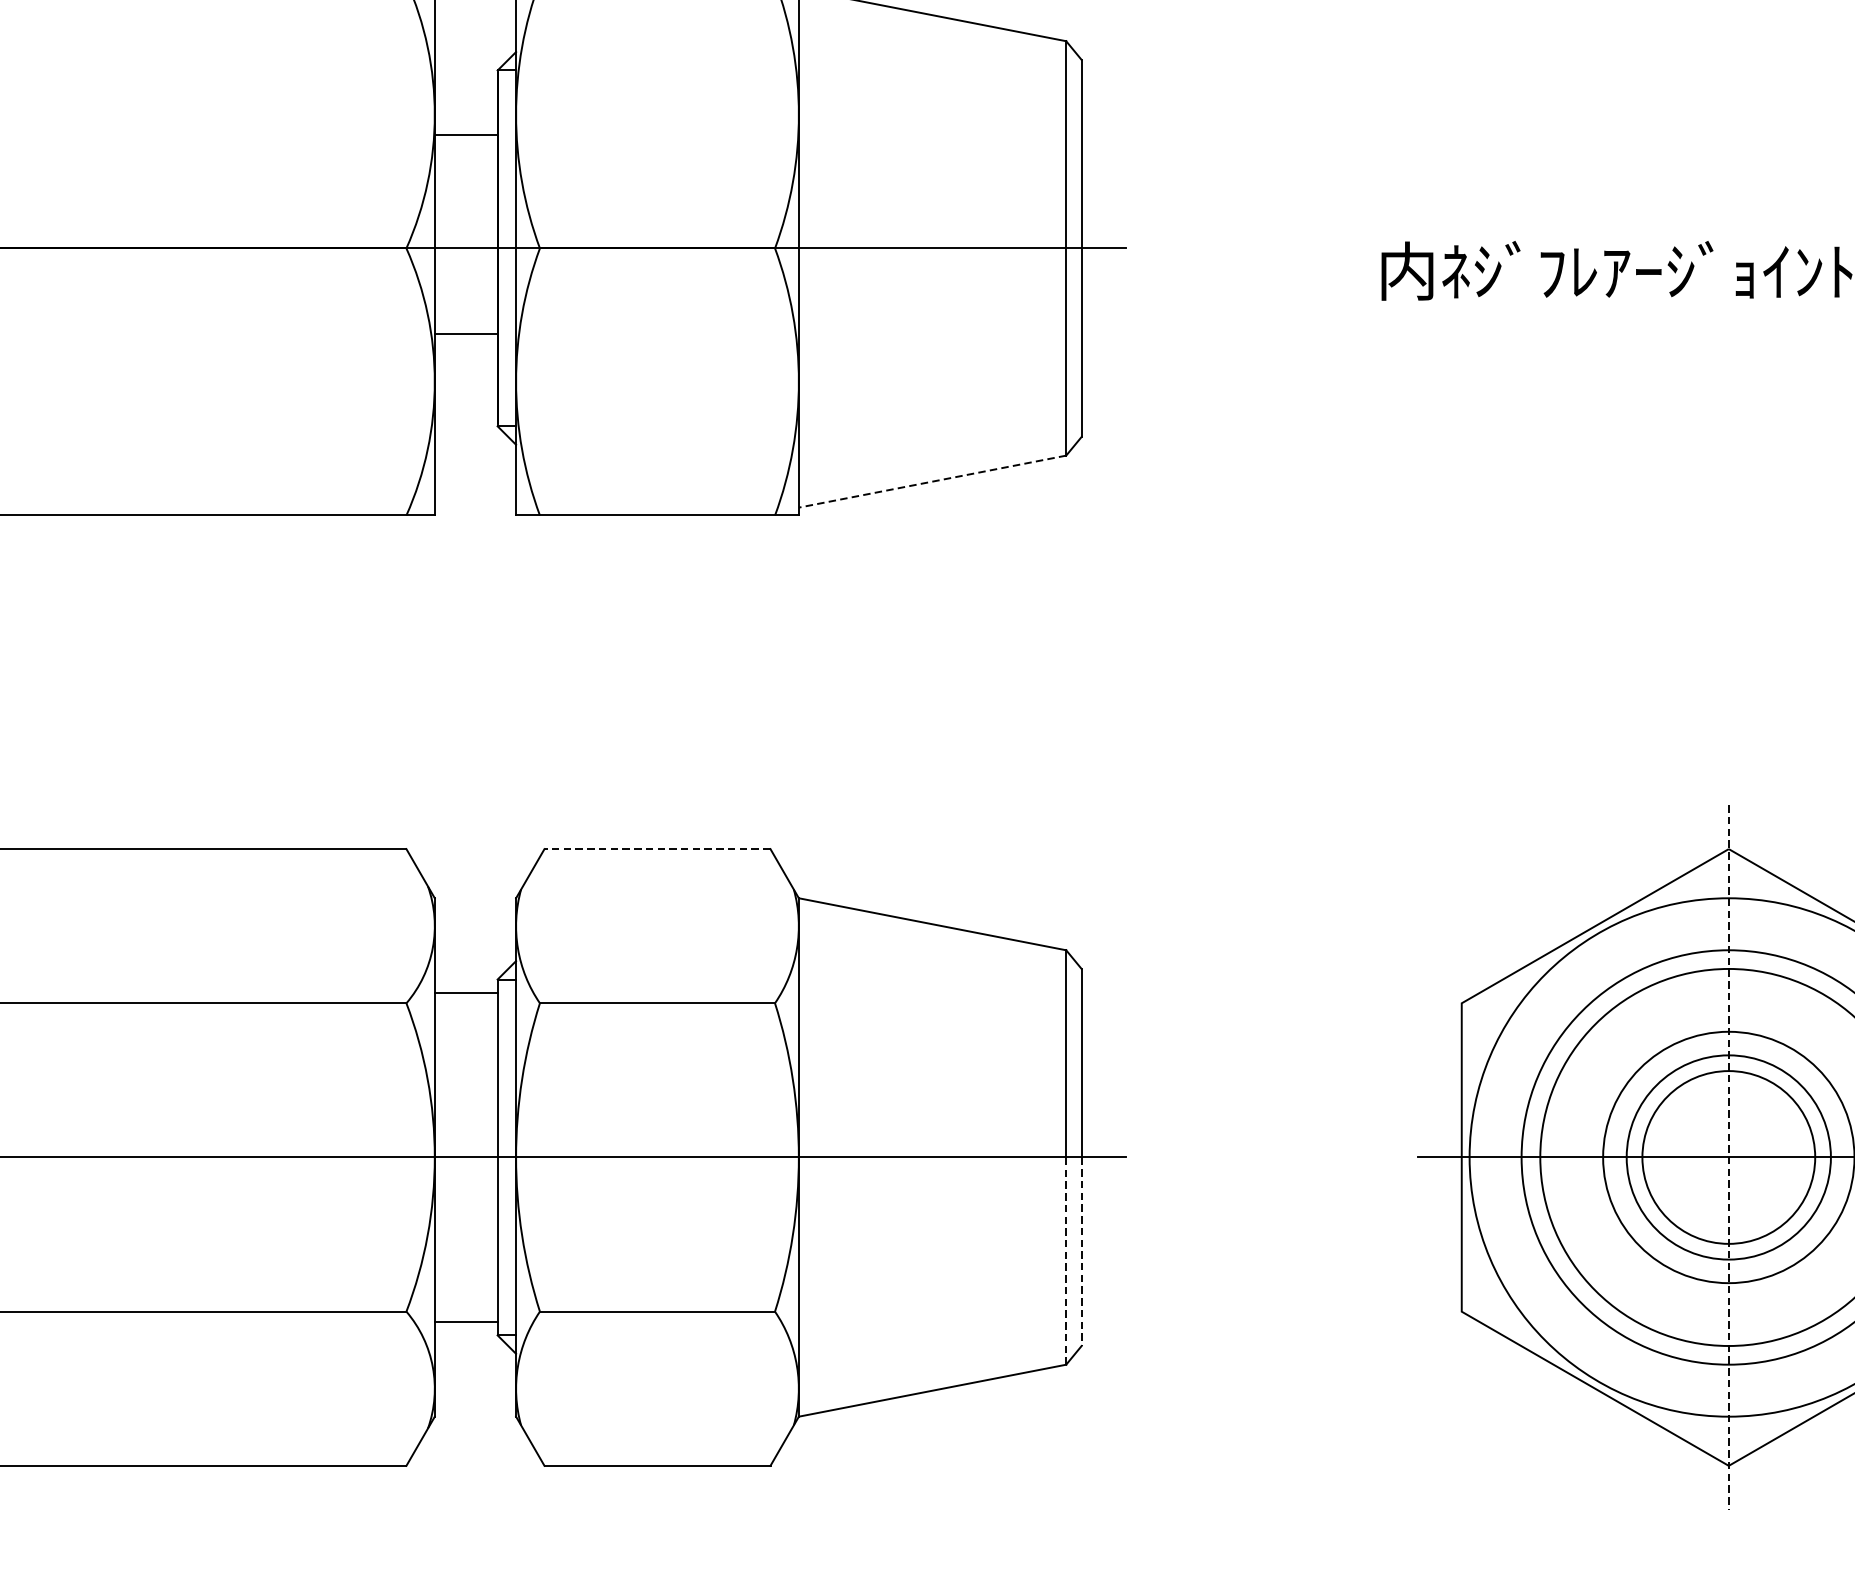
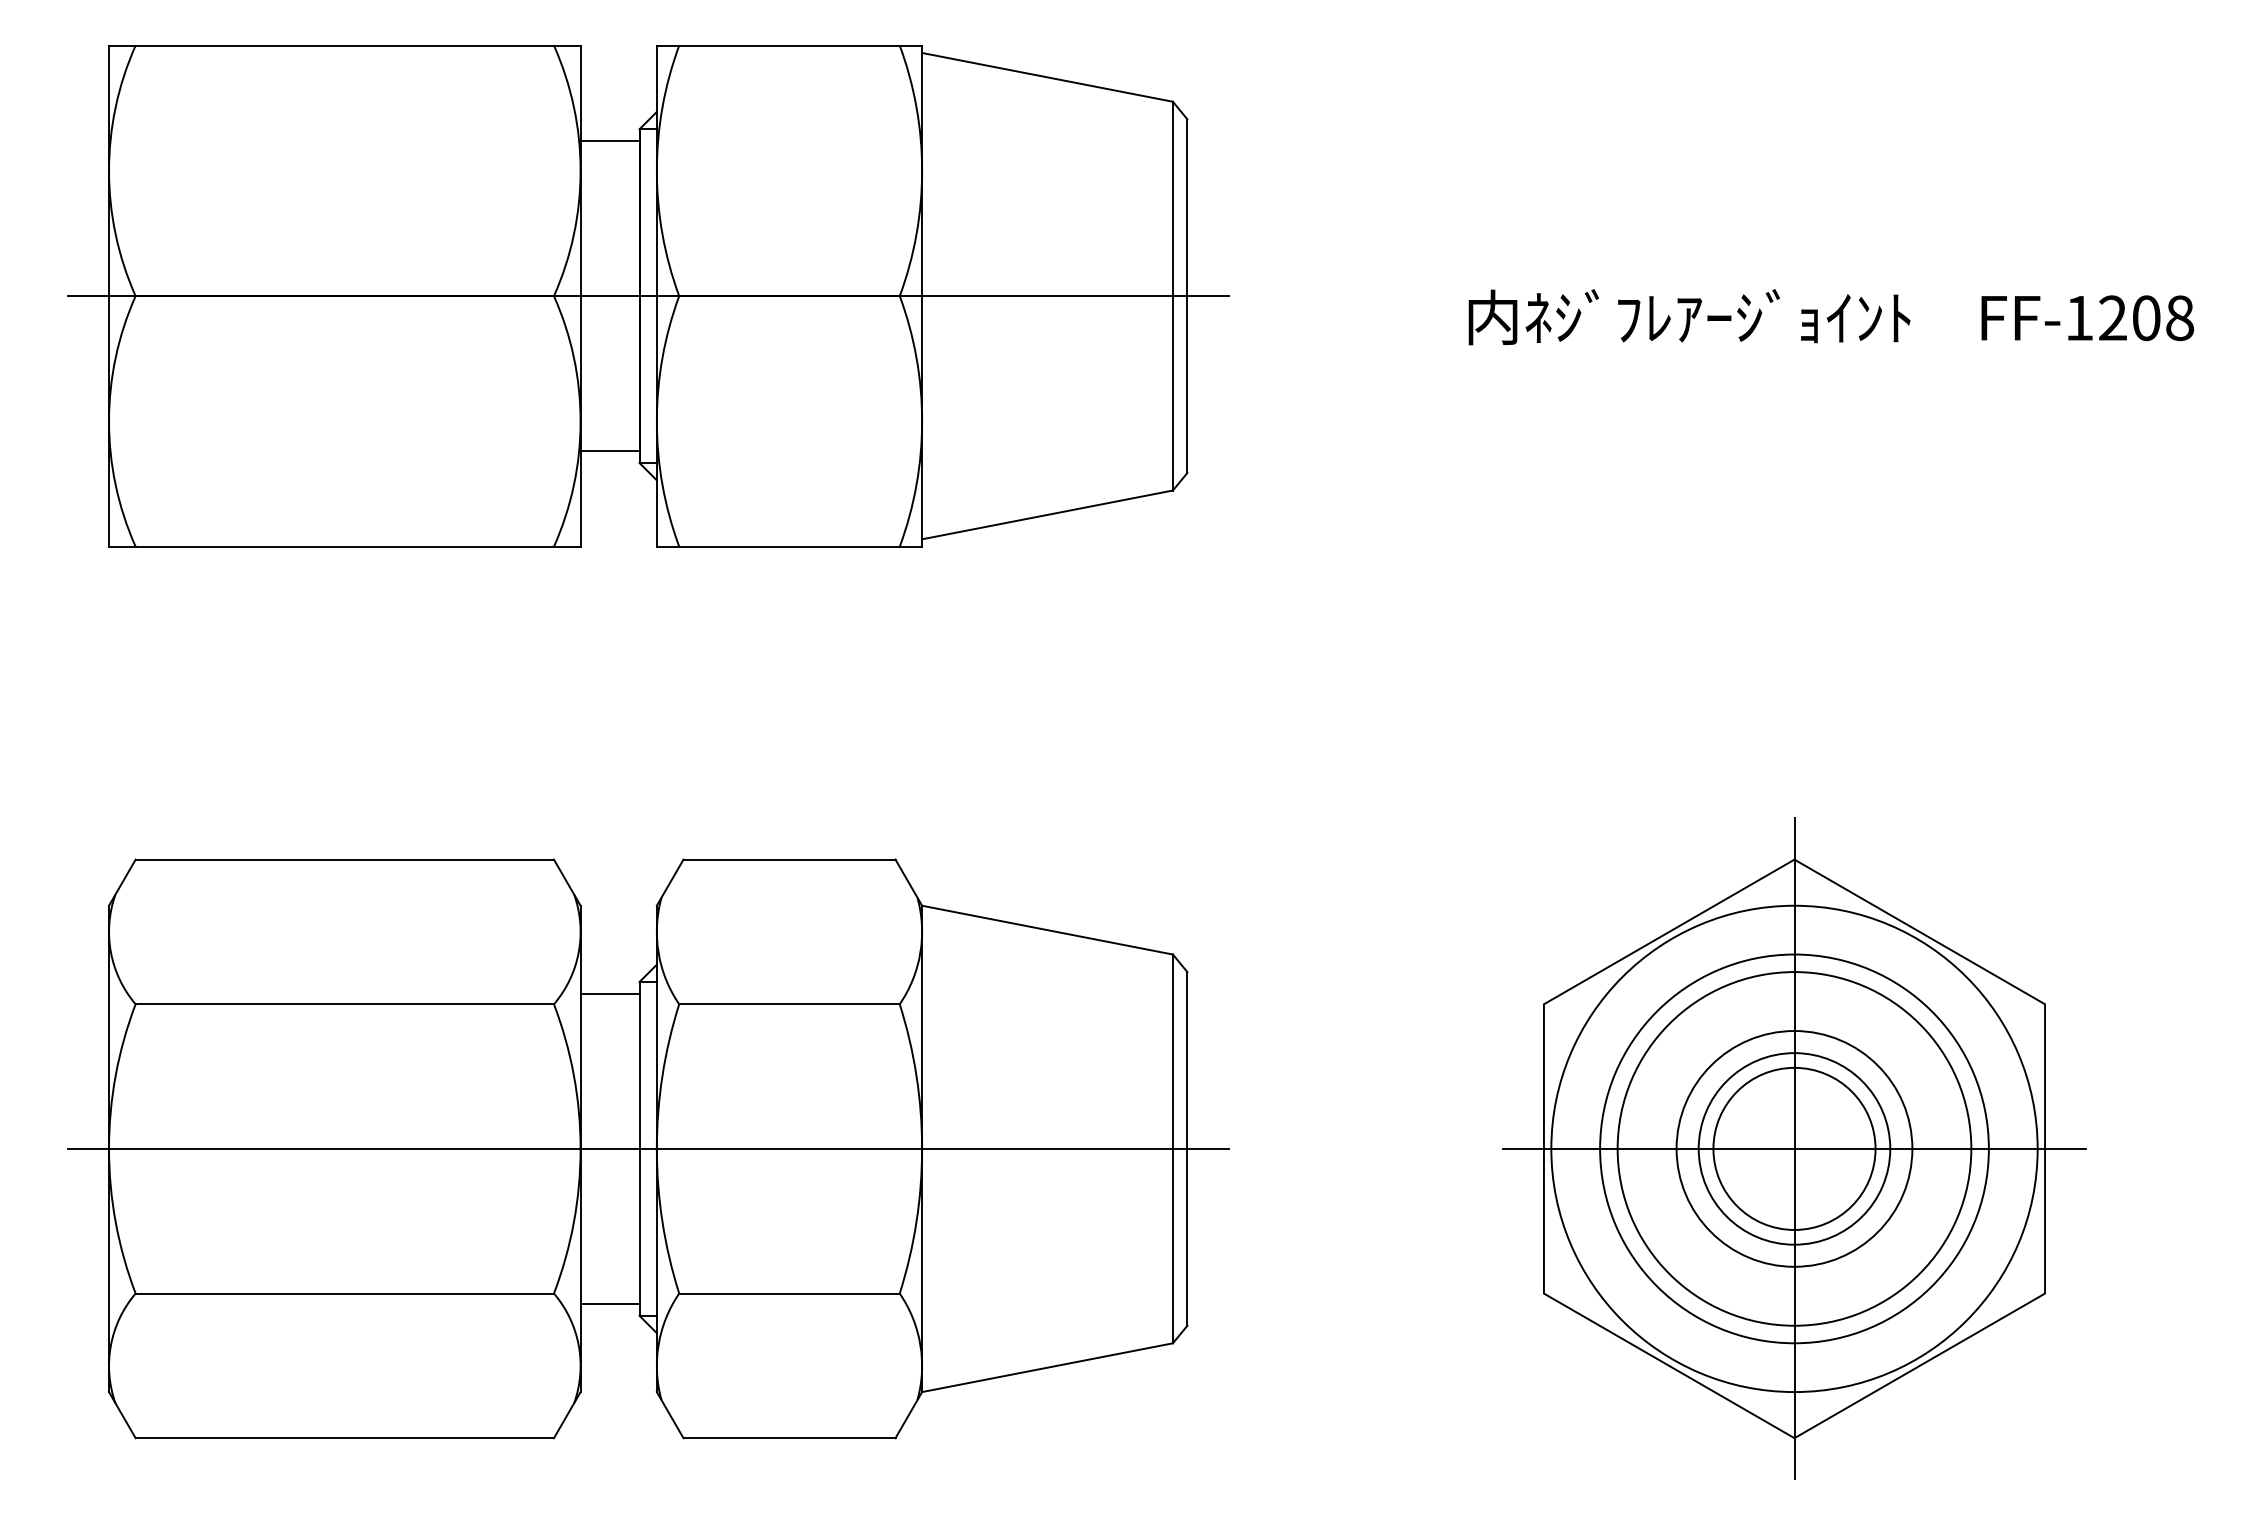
line: (465, 134) -> (609, 141), moved
line: (465, 334) -> (609, 450), moved
line: (932, 481) -> (1047, 514), dashed -> solid
line: (657, 848) -> (789, 859), dashed -> solid
line: (1728, 1158) -> (1794, 1149), dashed -> solid
line: (1081, 1251) -> (1187, 1237), dashed -> solid
line: (1065, 1260) -> (1172, 1245), dashed -> solid

